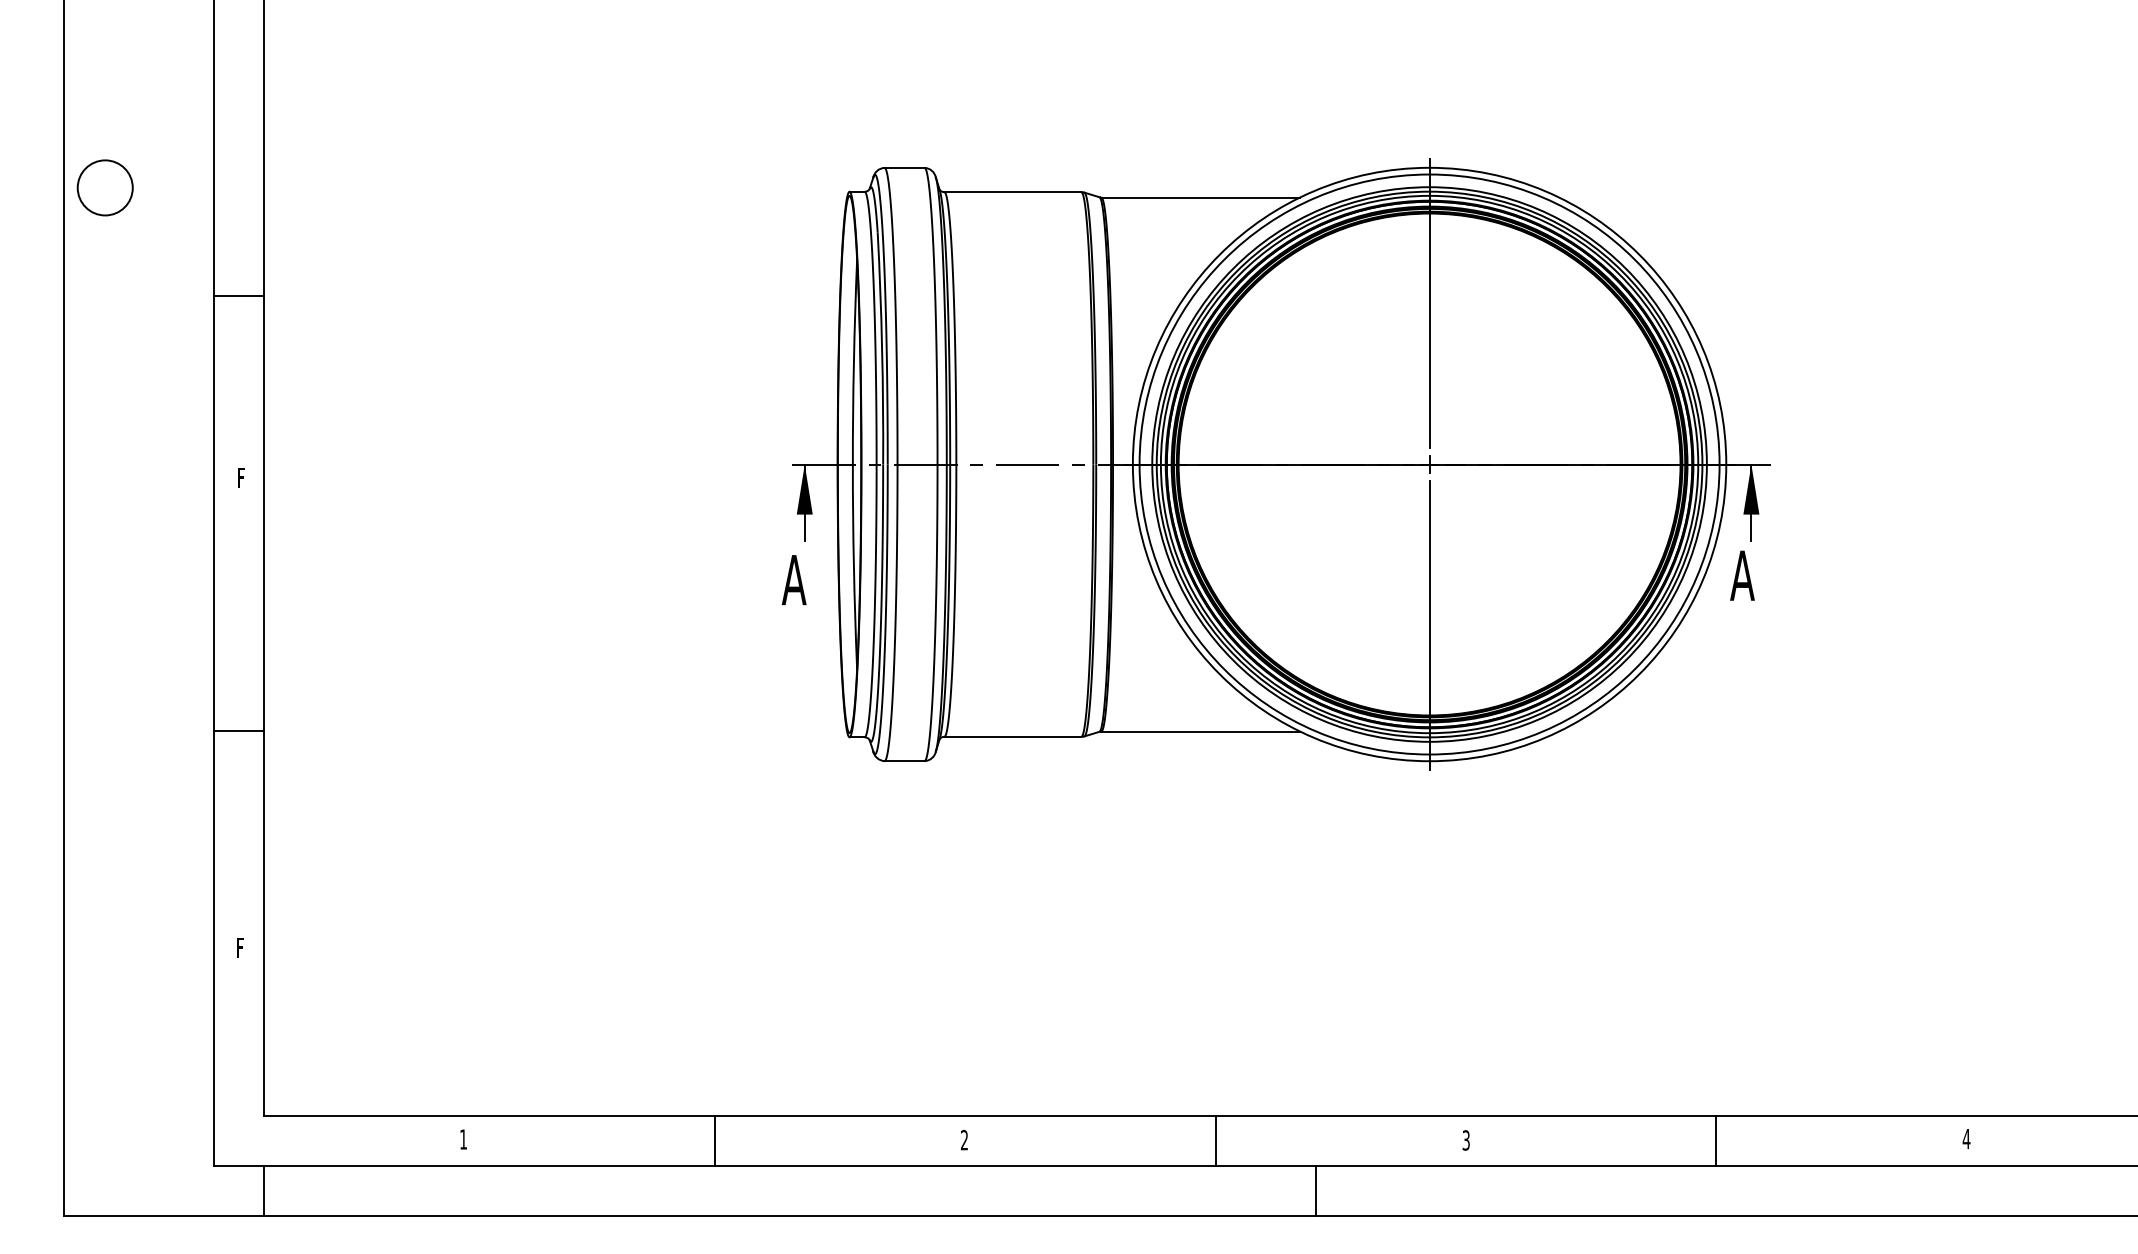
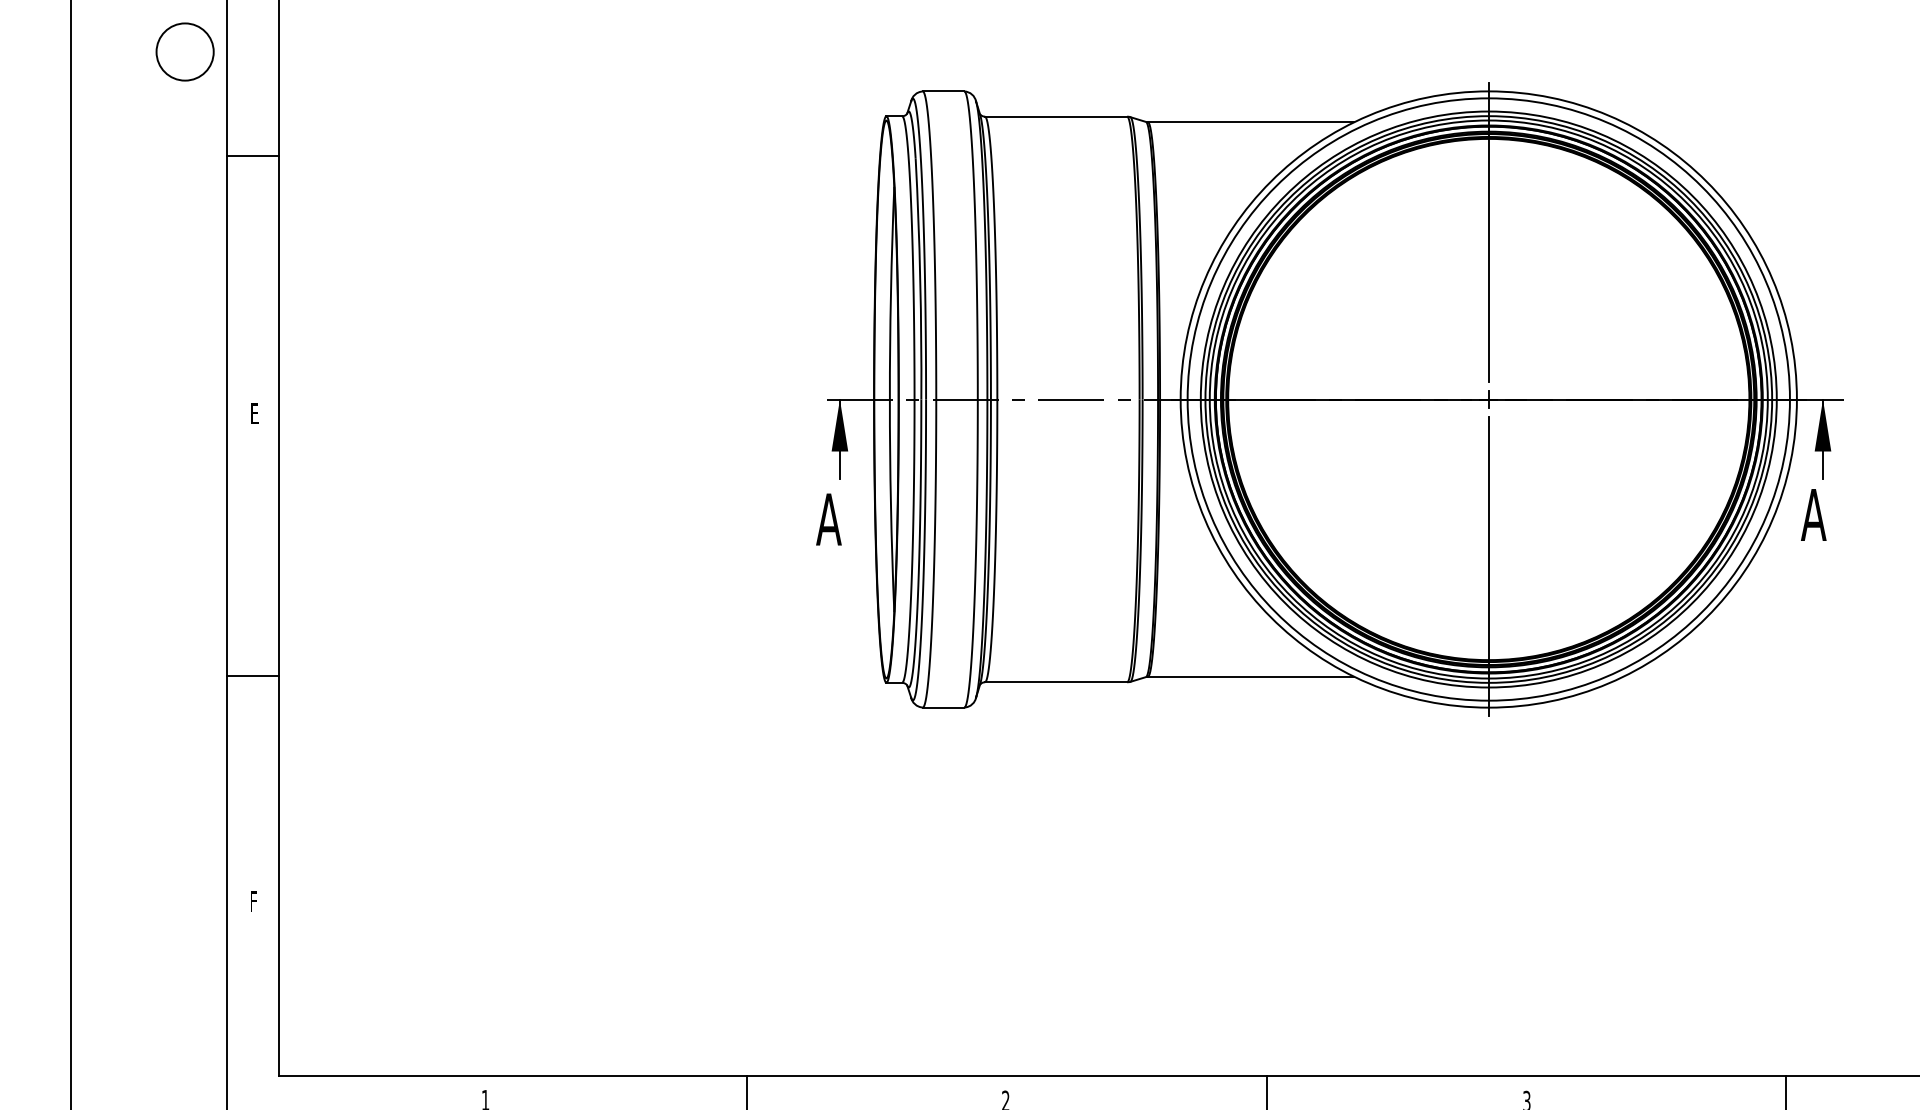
circle: (104, 187) -> (184, 51), moved
line: (239, 296) -> (252, 156), moved
text: (241, 478) -> (254, 414), F -> E

